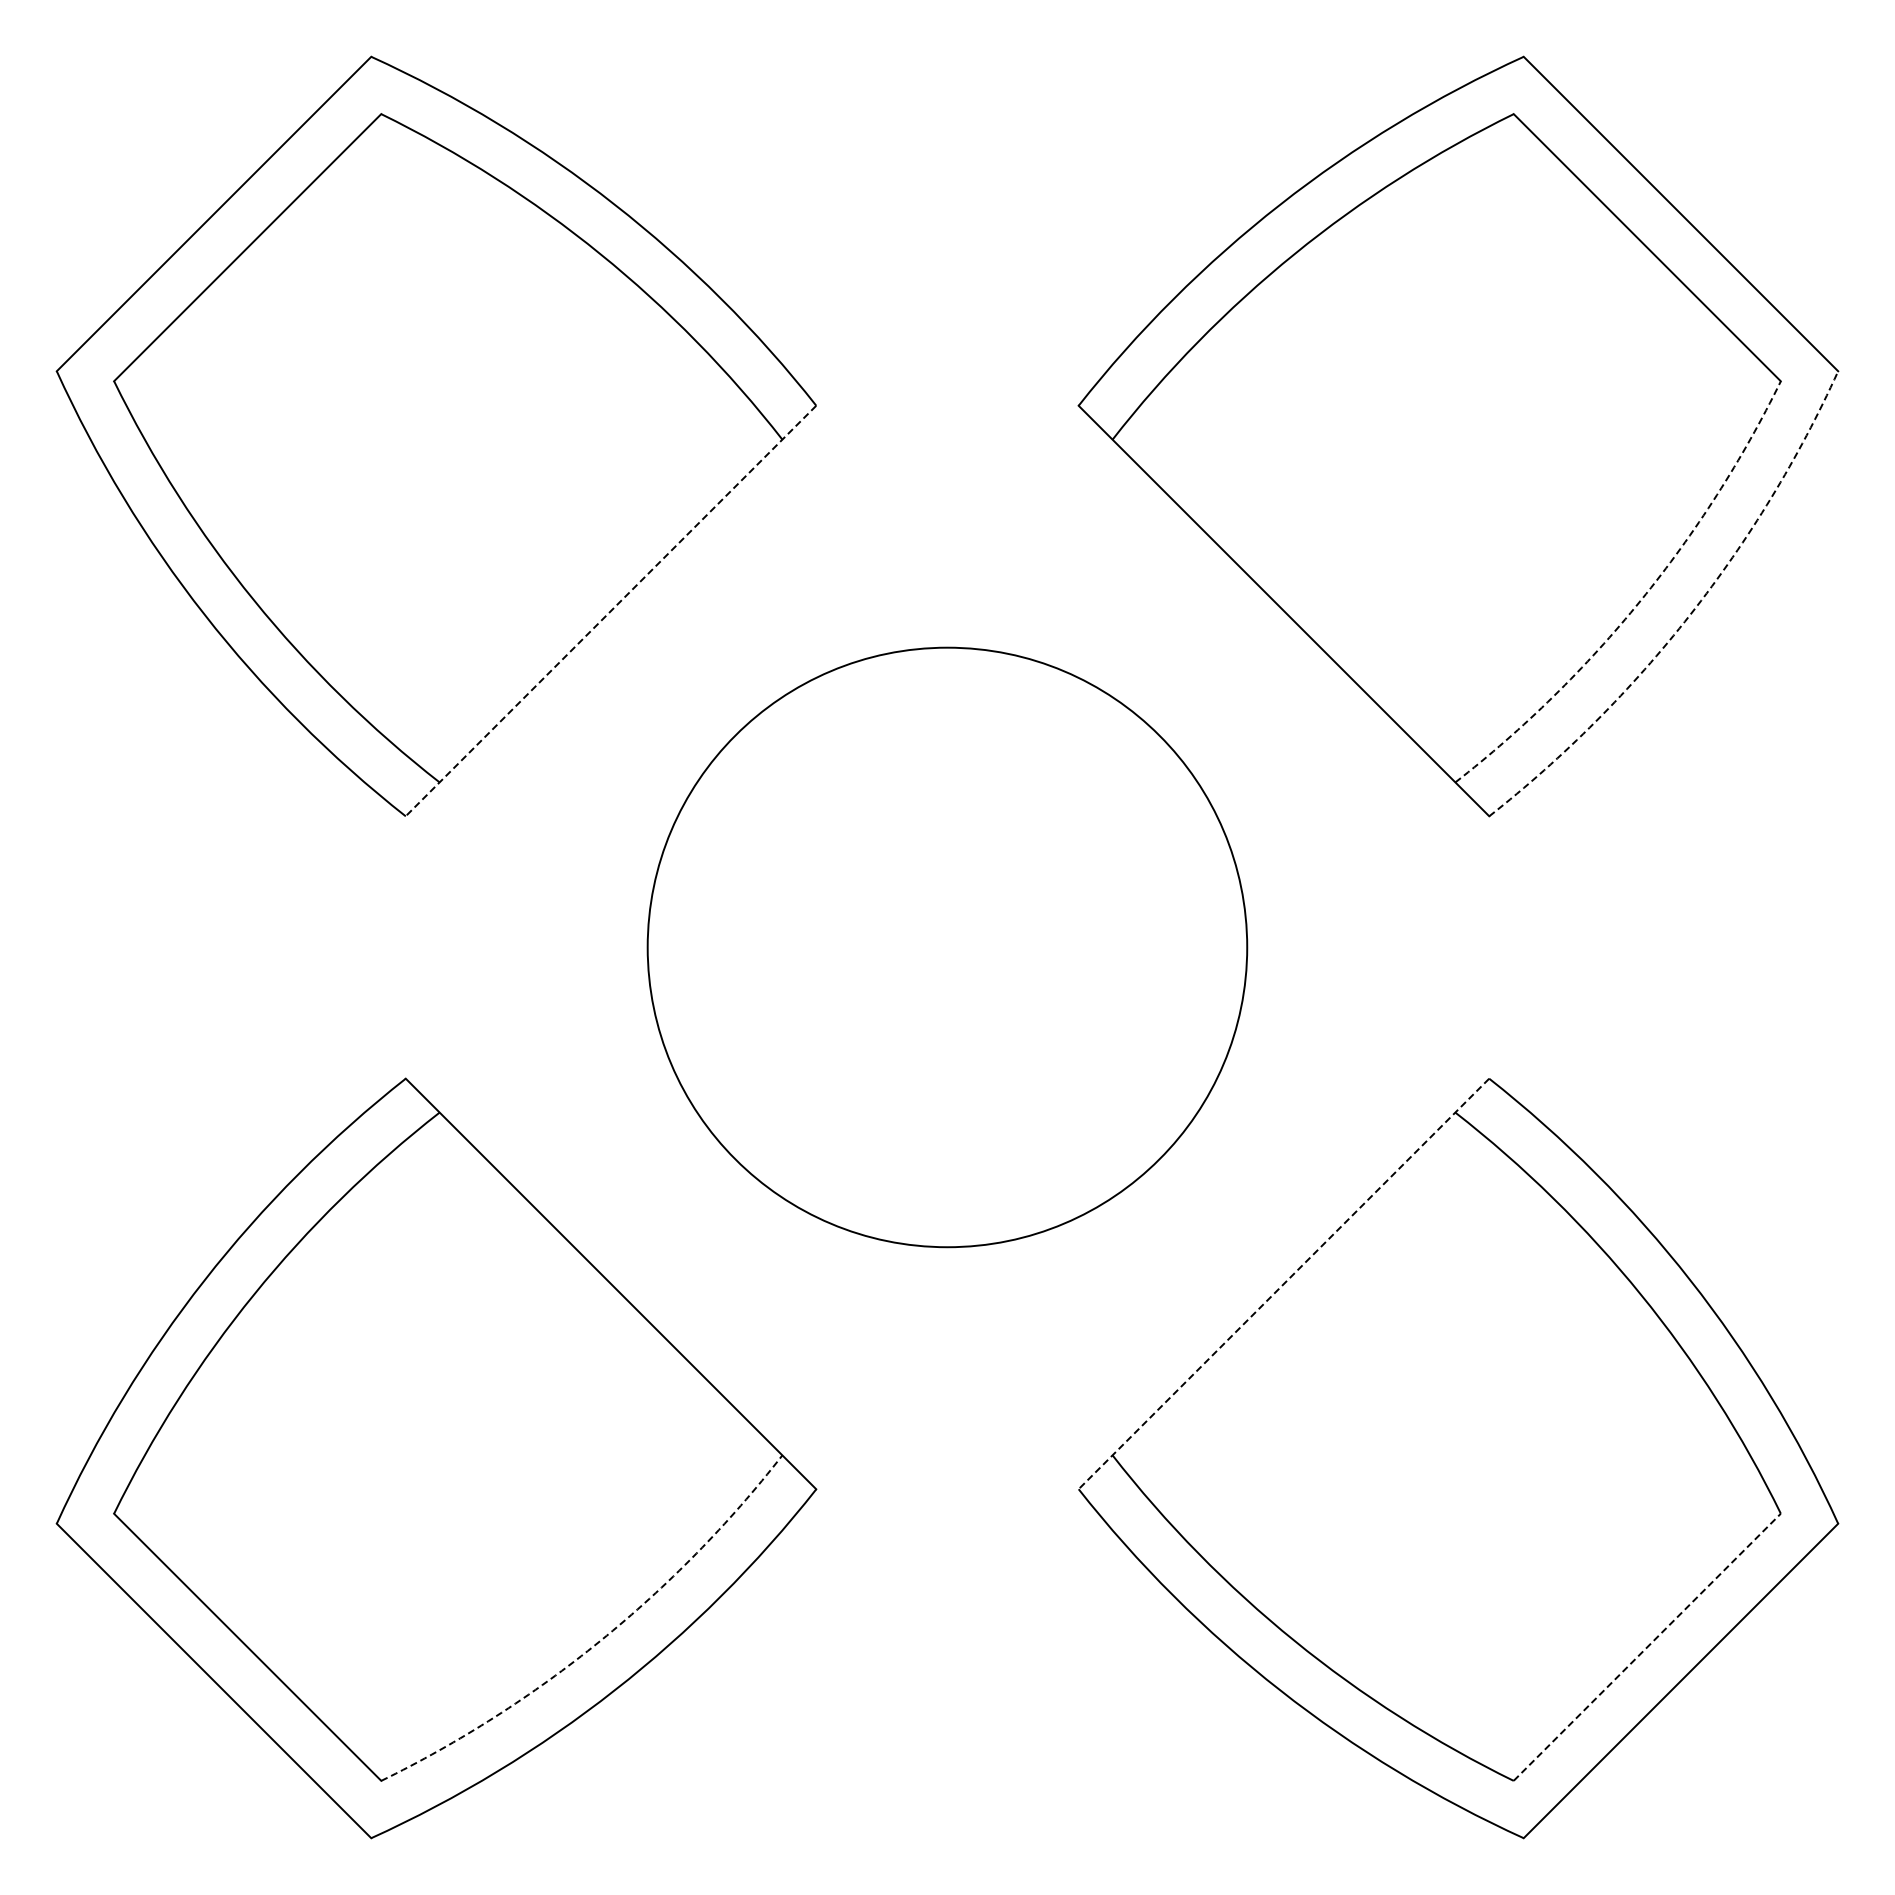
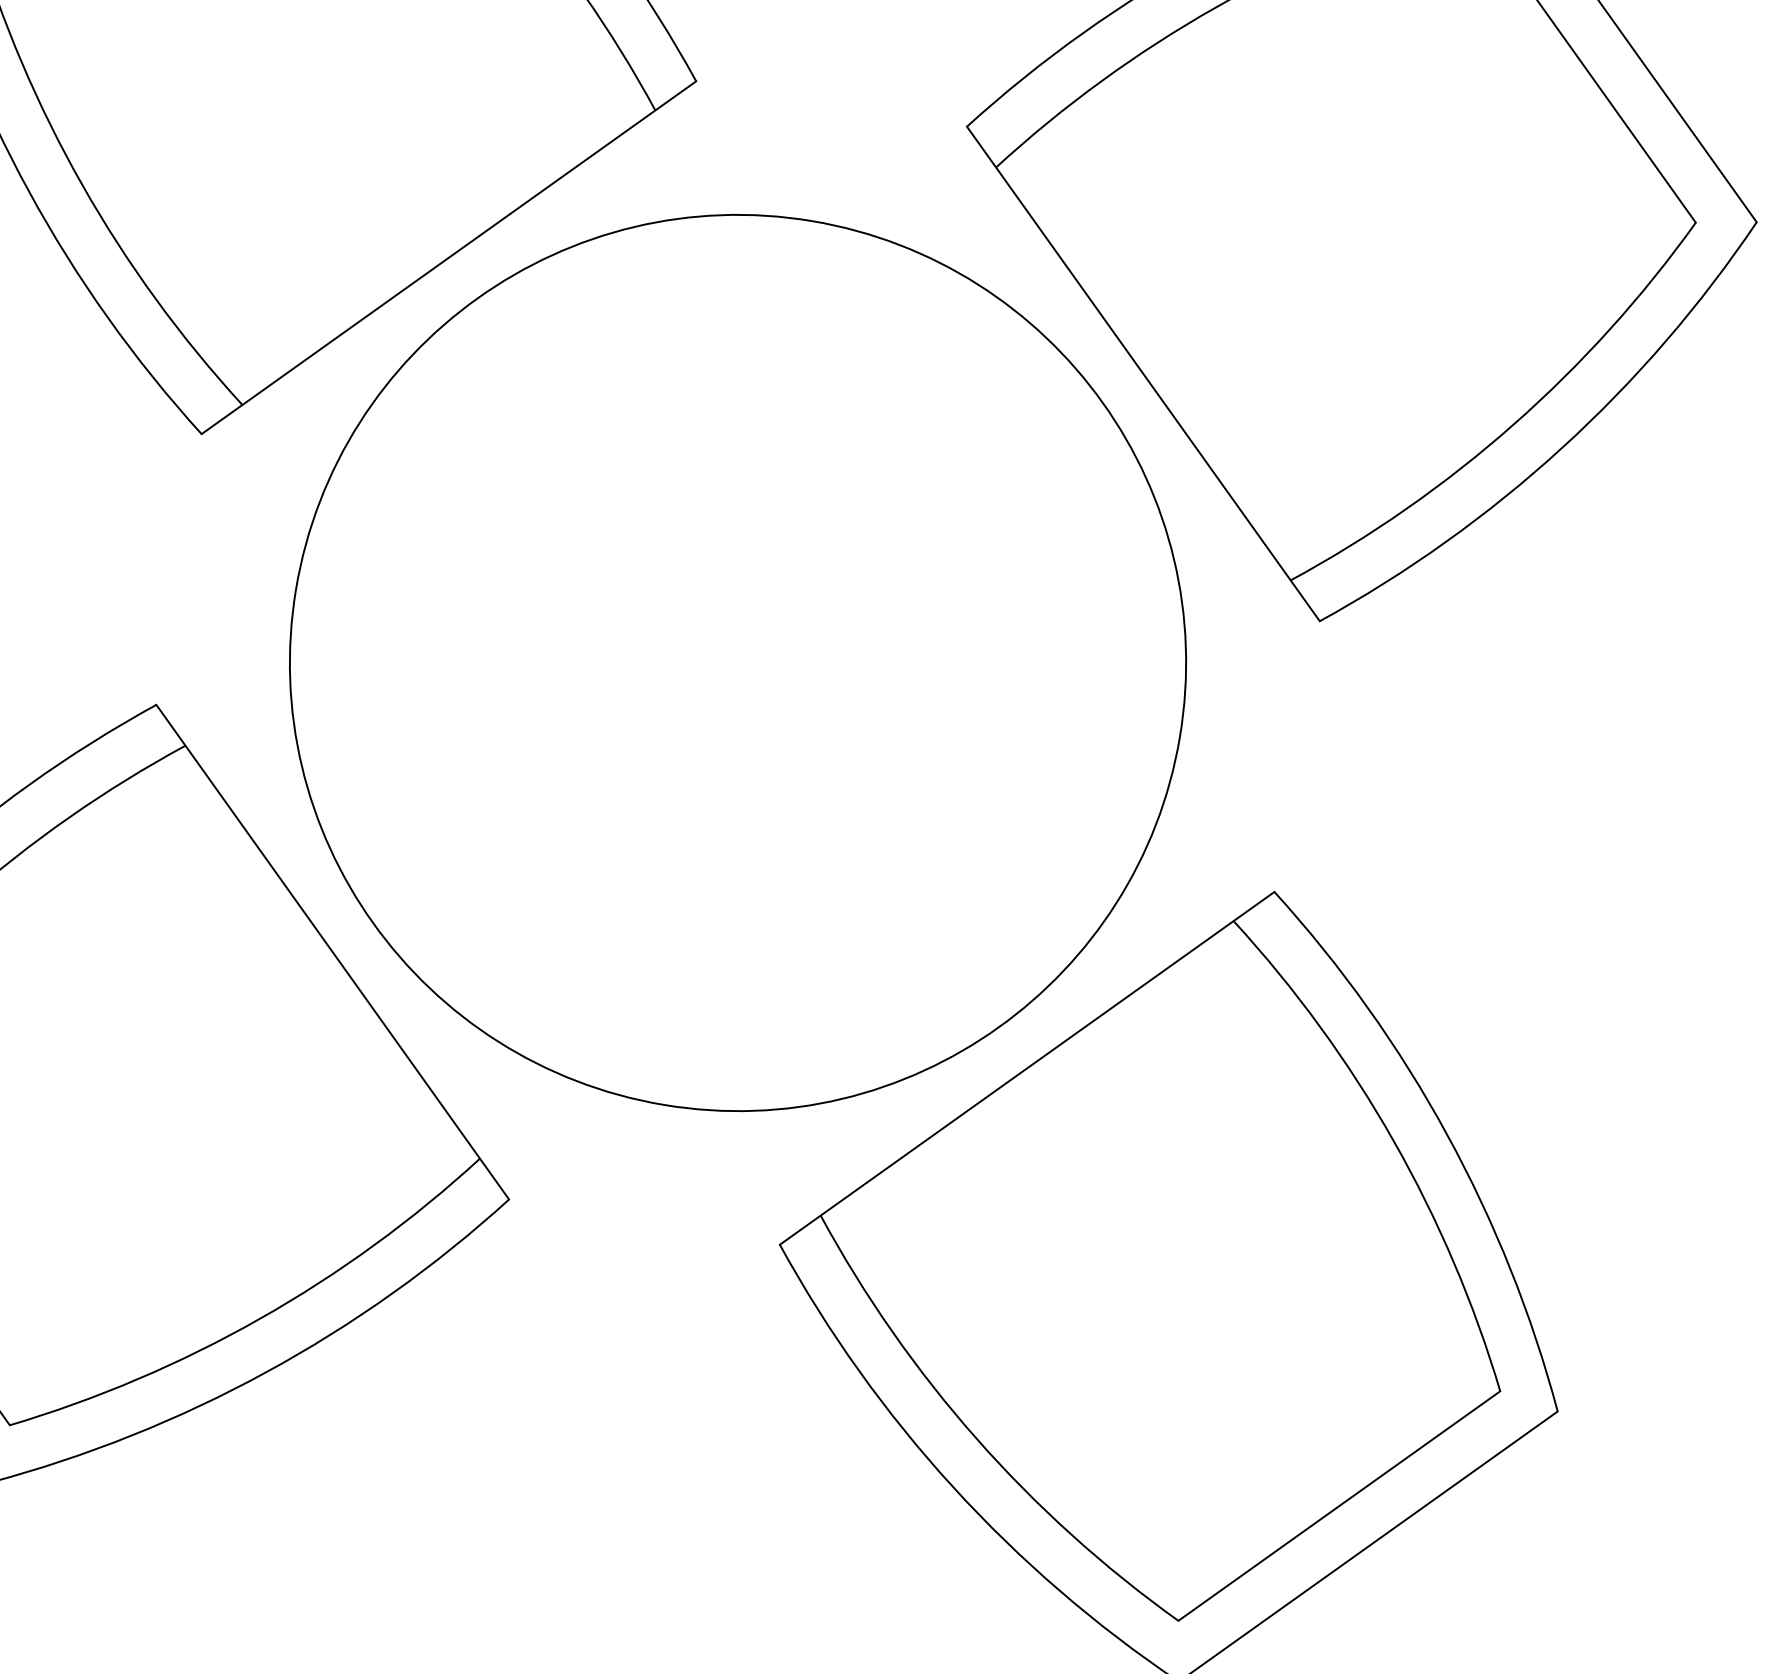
arc: (1640, 600) -> (1513, 424), dashed -> solid
line: (610, 611) -> (448, 258), dashed -> solid
arc: (1690, 614) -> (1562, 447), dashed -> solid
circle: (947, 947) -> (738, 663), size x1.43
line: (1283, 1284) -> (1026, 1068), dashed -> solid
arc: (600, 1640) -> (260, 1318), dashed -> solid
line: (1647, 1647) -> (1339, 1506), dashed -> solid

